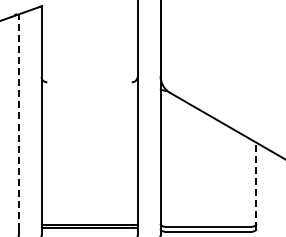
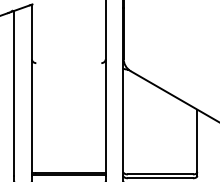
line: (18, 121) -> (14, 93), dashed -> solid
line: (256, 185) -> (197, 142), dashed -> solid

